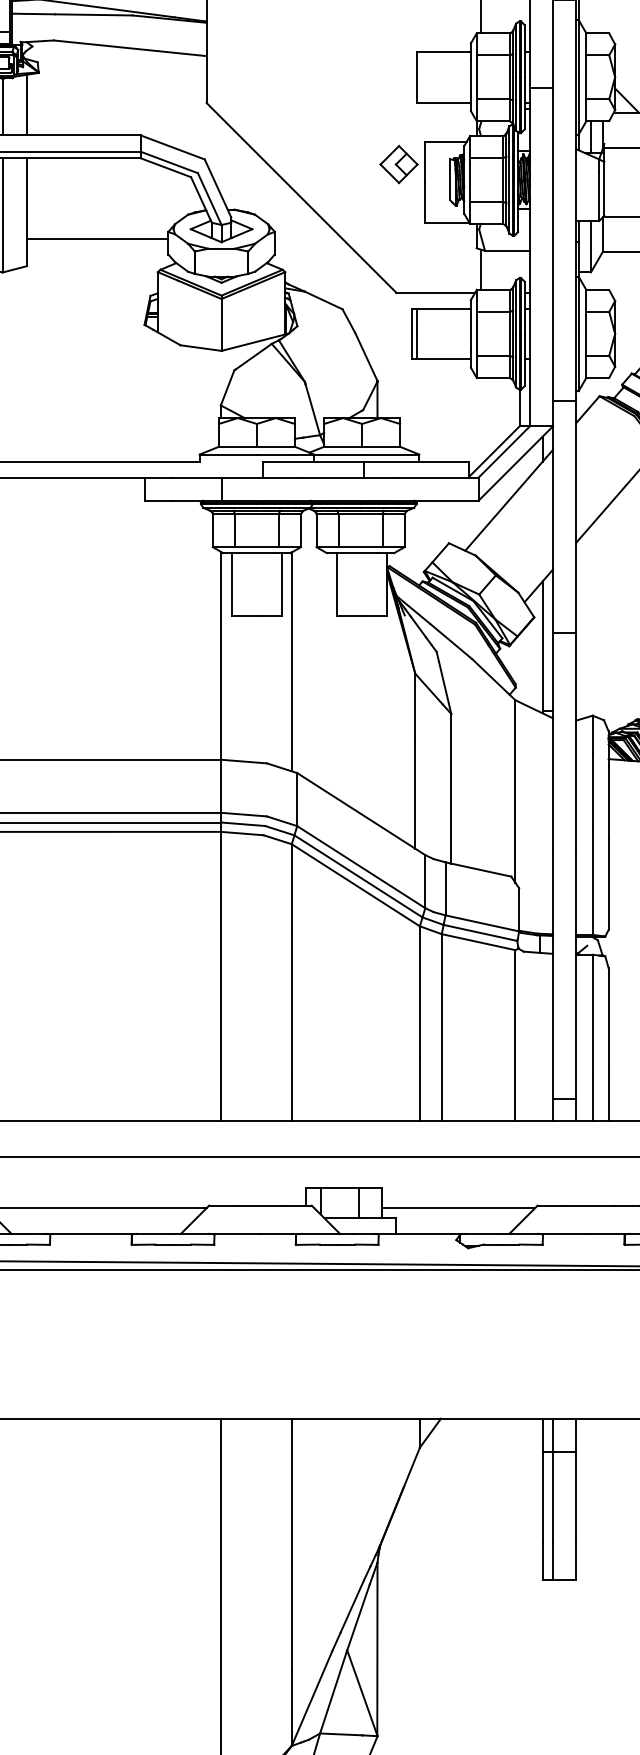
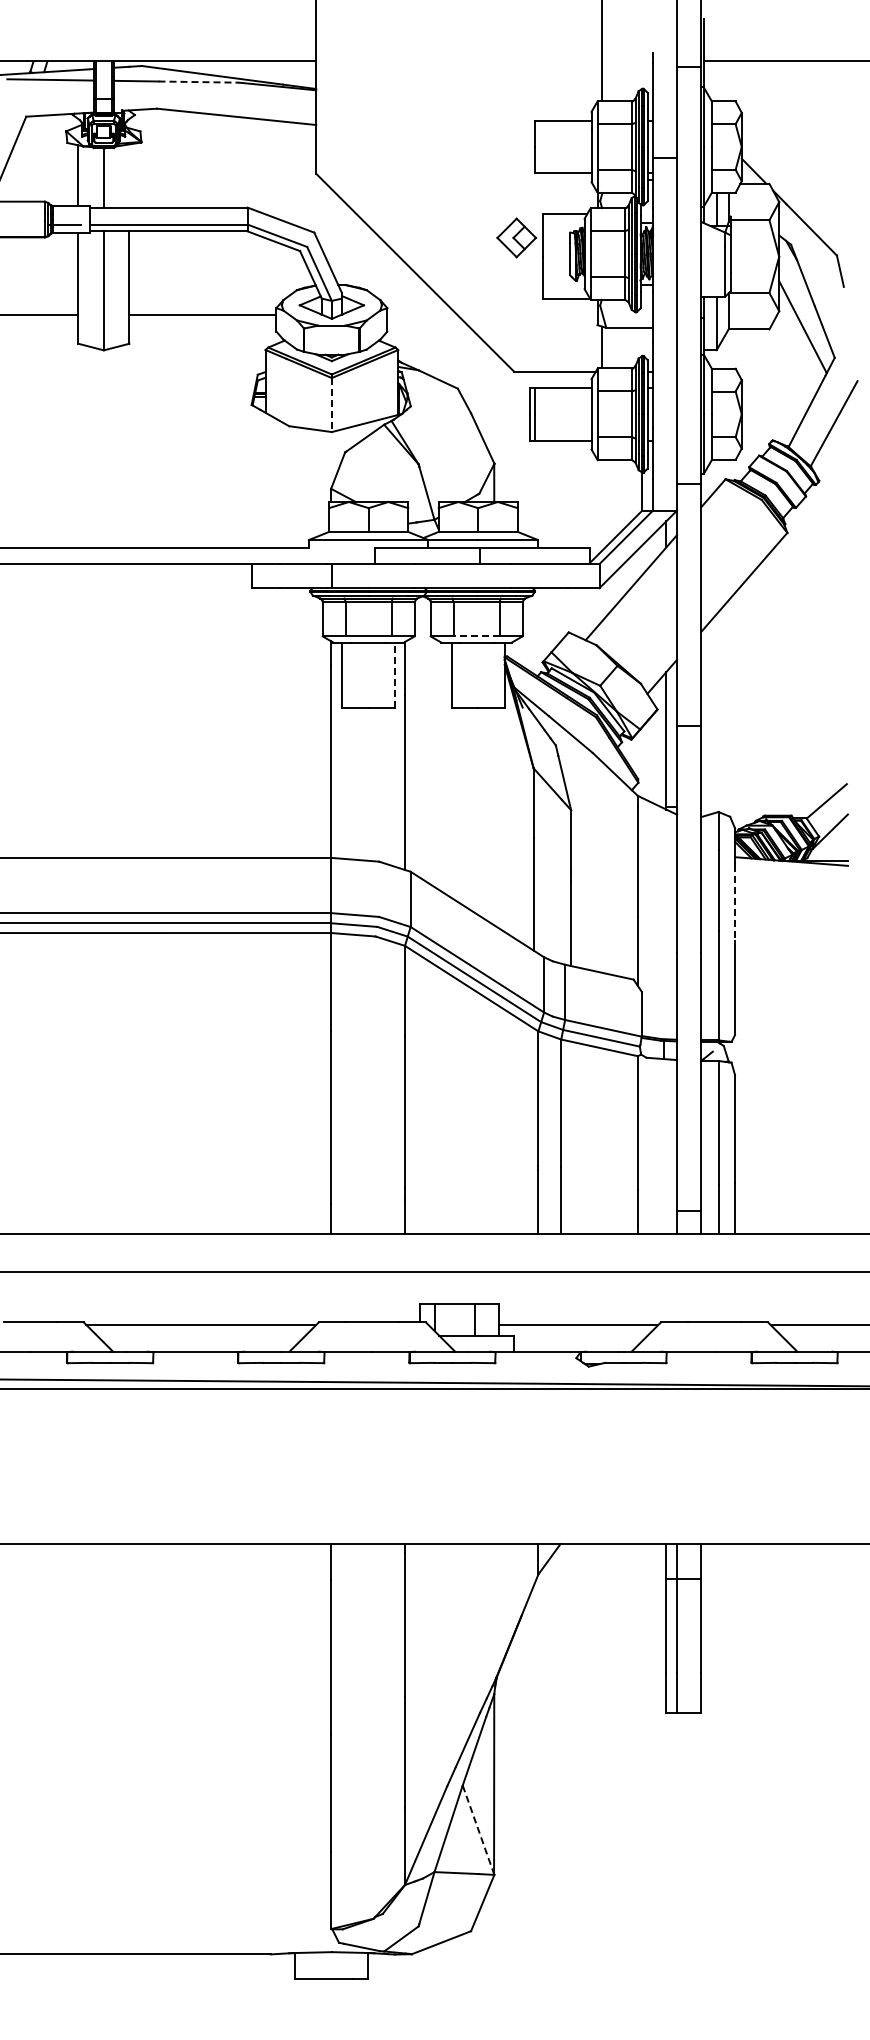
line: (94, 15) -> (199, 82), solid -> dashed
line: (27, 104) -> (129, 175), removed
line: (221, 325) -> (331, 405), solid -> dashed
line: (360, 547) -> (476, 636), solid -> dashed
line: (282, 584) -> (395, 675), solid -> dashed
line: (609, 802) -> (735, 902), solid -> dashed
line: (362, 1693) -> (478, 1830), solid -> dashed

